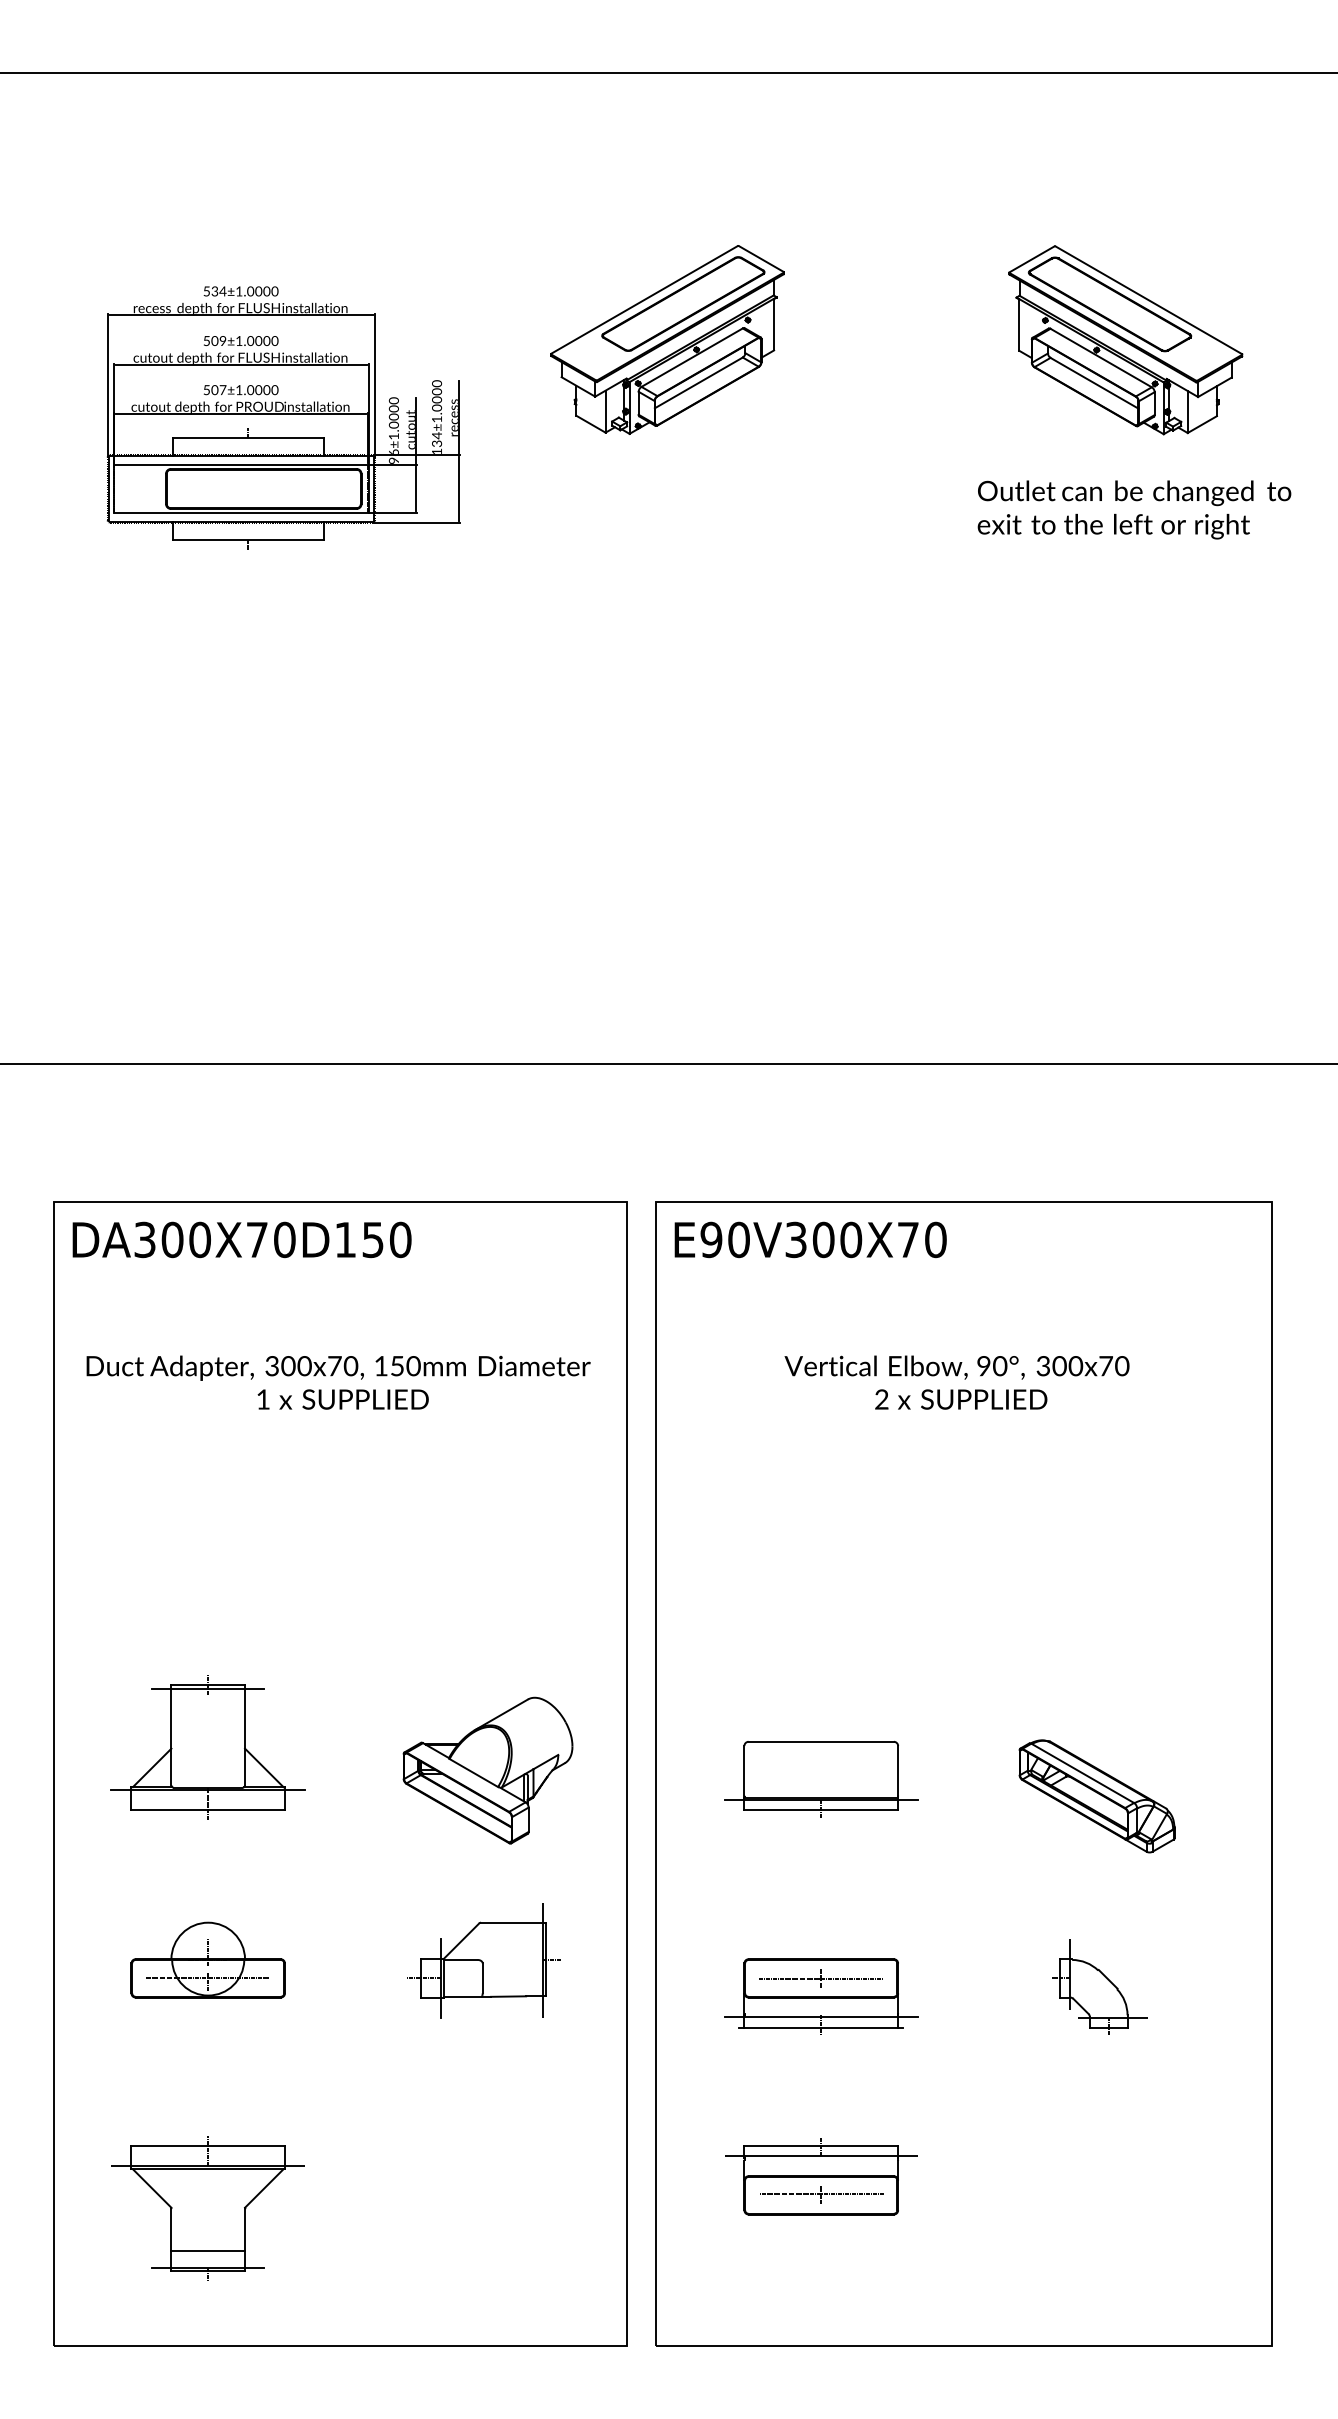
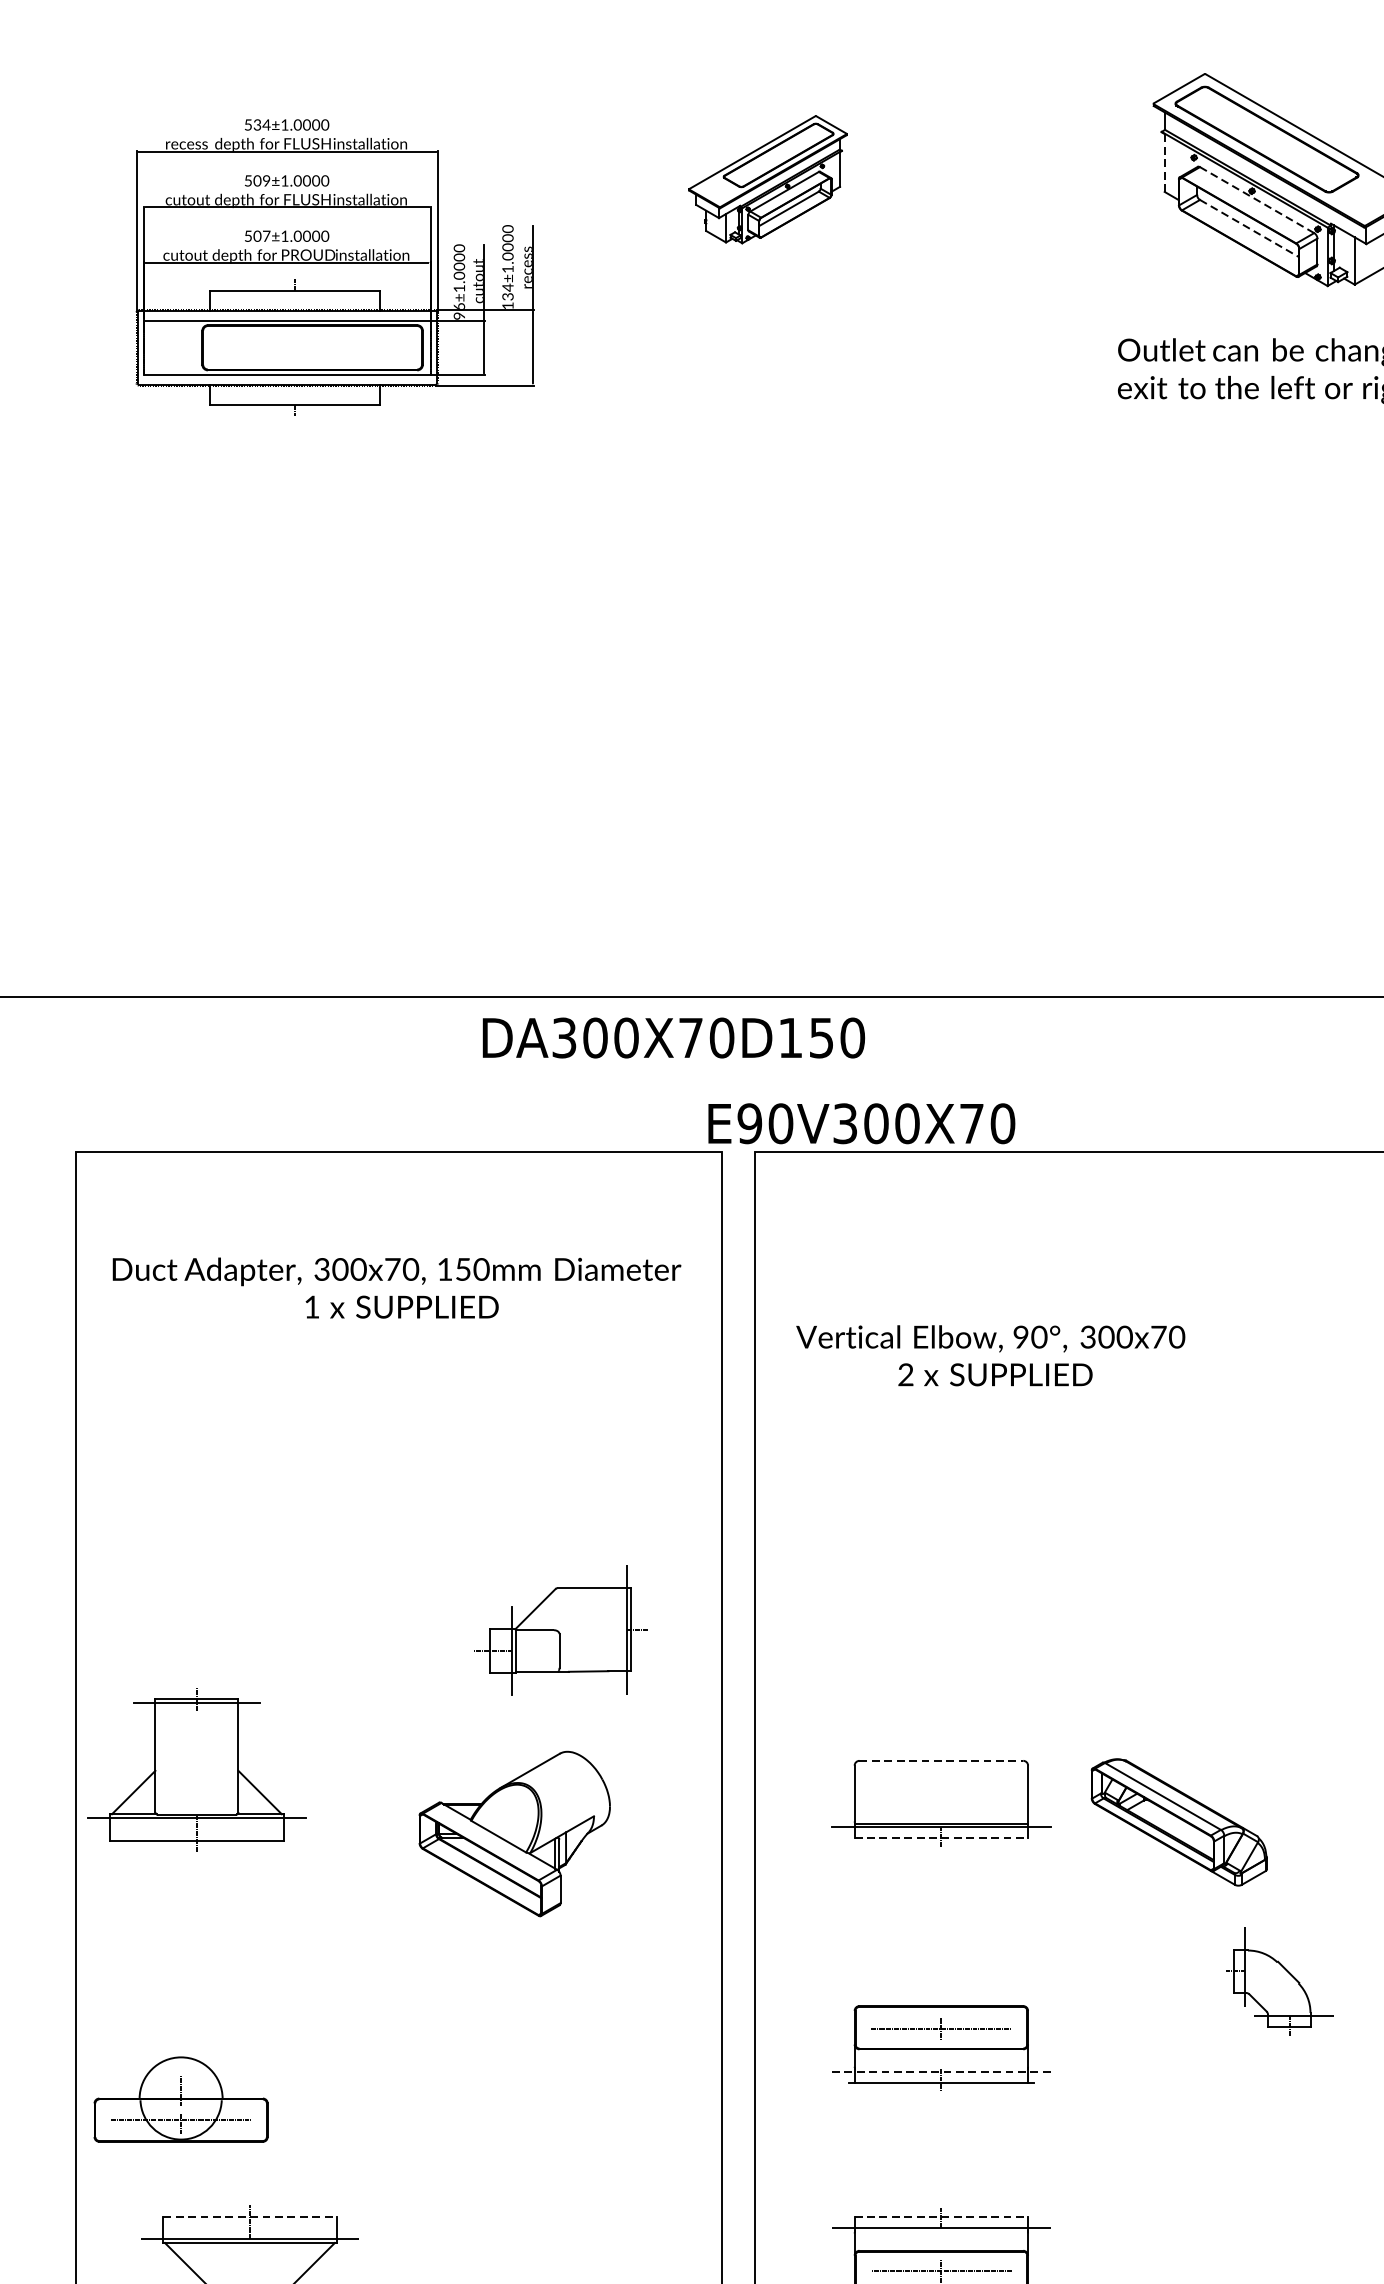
line: (1019, 325) -> (1164, 163), solid -> dashed
part: (667, 339) -> (767, 179), size x0.6
line: (1101, 358) -> (1257, 200), solid -> dashed
line: (1094, 383) -> (1249, 228), solid -> dashed
text: (241, 1239) -> (673, 1037), moved
text: (810, 1239) -> (861, 1123), moved
text: (338, 1382) -> (396, 1287), moved
text: (956, 1382) -> (990, 1355), moved
line: (821, 1741) -> (941, 1760), solid -> dashed
part: (207, 1747) -> (196, 1769), moved
part: (487, 1770) -> (514, 1833), moved
part: (1096, 1796) -> (1178, 1822), moved
line: (821, 1810) -> (941, 1838), solid -> dashed
part: (207, 1959) -> (180, 2098), moved
part: (483, 1960) -> (560, 1630), moved
part: (1099, 1986) -> (1278, 1980), moved
line: (821, 2017) -> (941, 2071), solid -> dashed
line: (208, 2145) -> (250, 2216), solid -> dashed
line: (821, 2145) -> (941, 2216), solid -> dashed

